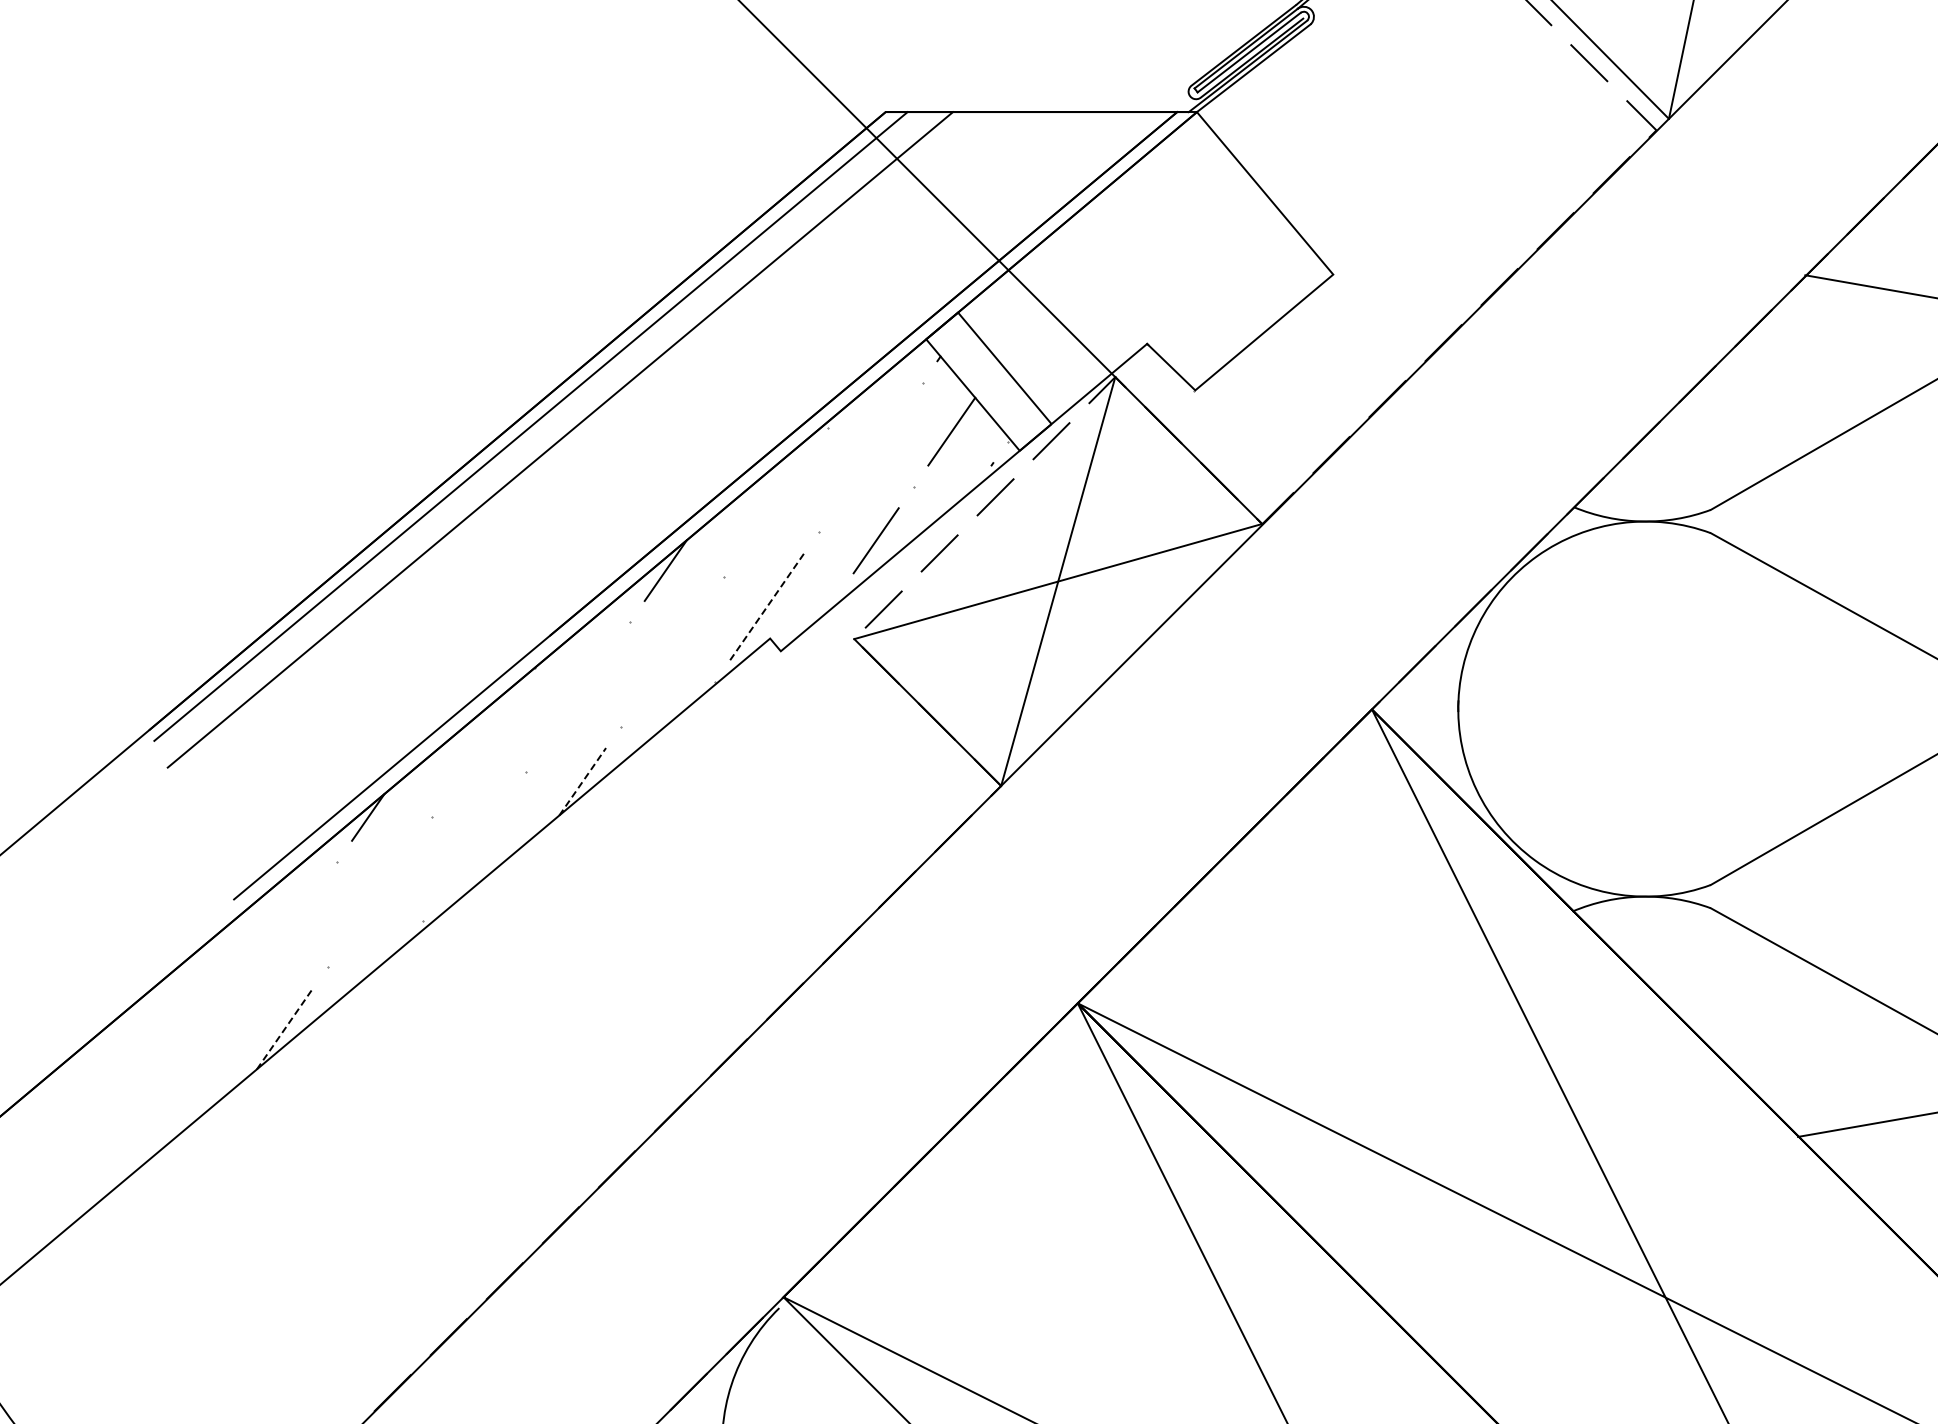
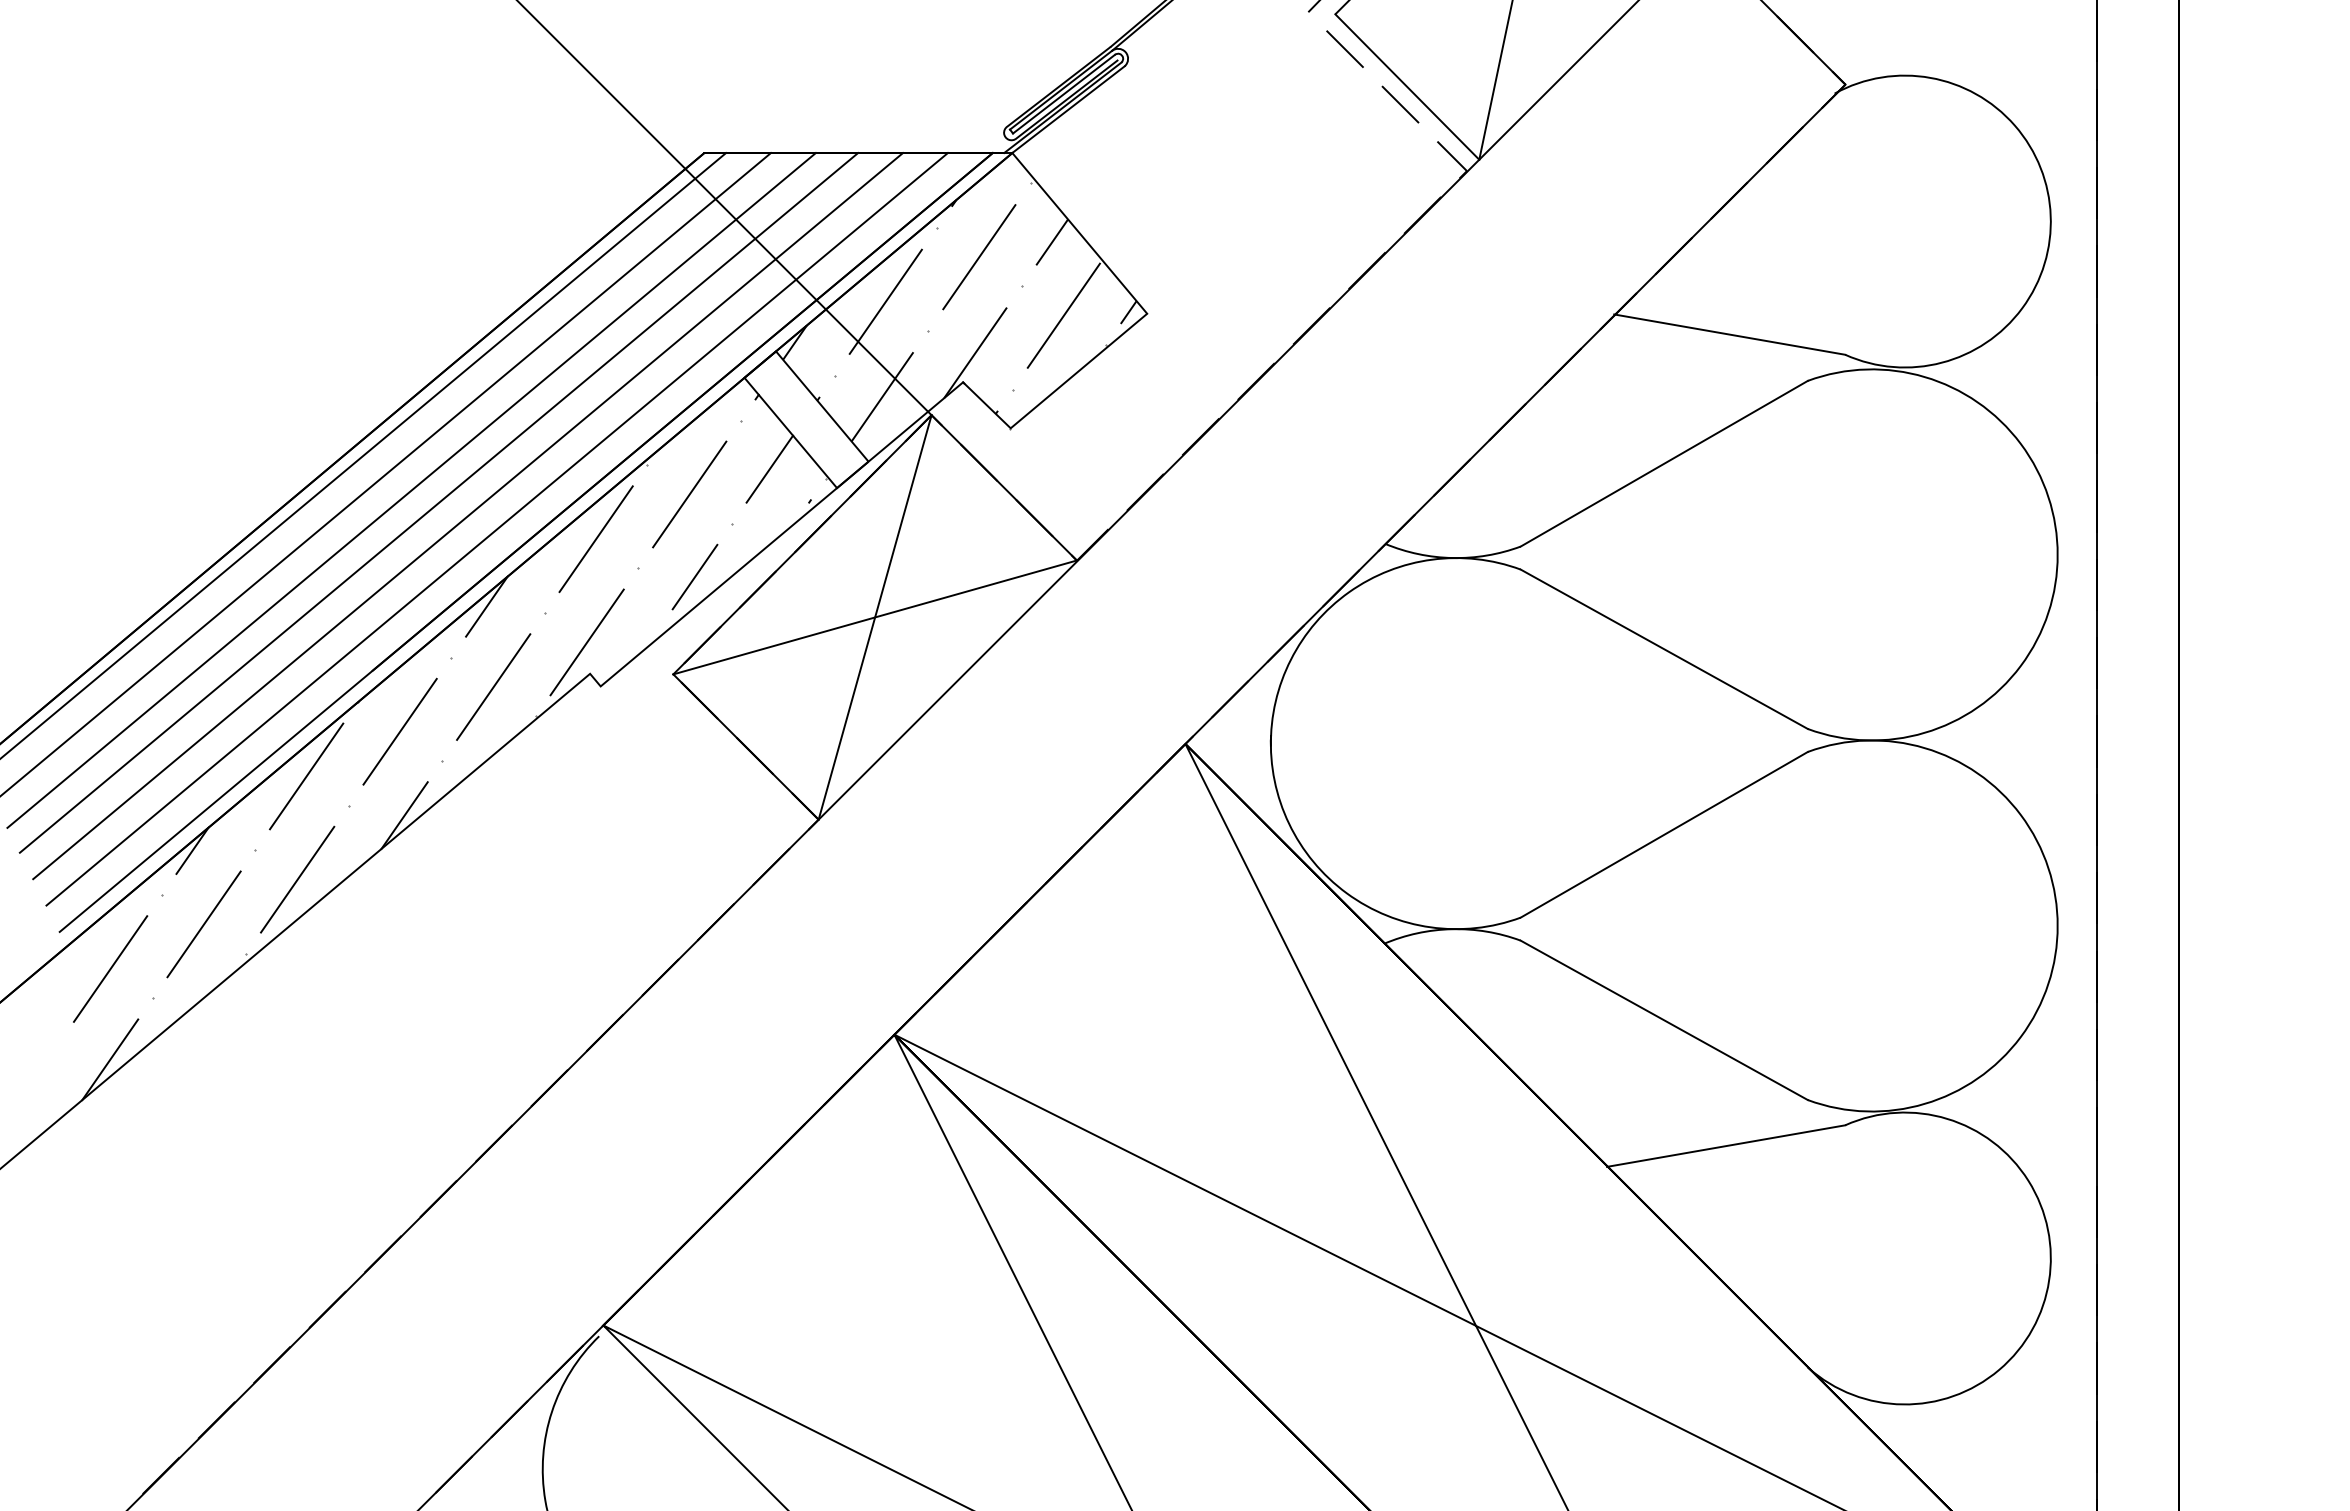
hatch: (1143, 273) -> (959, 312), added
line: (589, 453) -> (411, 490), added
line: (870, 457) -> (689, 494), added
line: (616, 465) -> (438, 502), added
line: (647, 479) -> (468, 516), added
line: (675, 492) -> (496, 529), added
line: (775, 502) -> (595, 539), added
line: (984, 507) -> (802, 544), added
line: (767, 606) -> (587, 642), dashed -> solid
line: (672, 651) -> (493, 686), added
line: (577, 696) -> (399, 731), added
line: (483, 742) -> (306, 776), added
line: (582, 781) -> (404, 815), dashed -> solid
line: (474, 846) -> (297, 879), added
line: (379, 891) -> (203, 924), added
line: (285, 936) -> (110, 968), added
line: (285, 1028) -> (110, 1059), dashed -> solid

